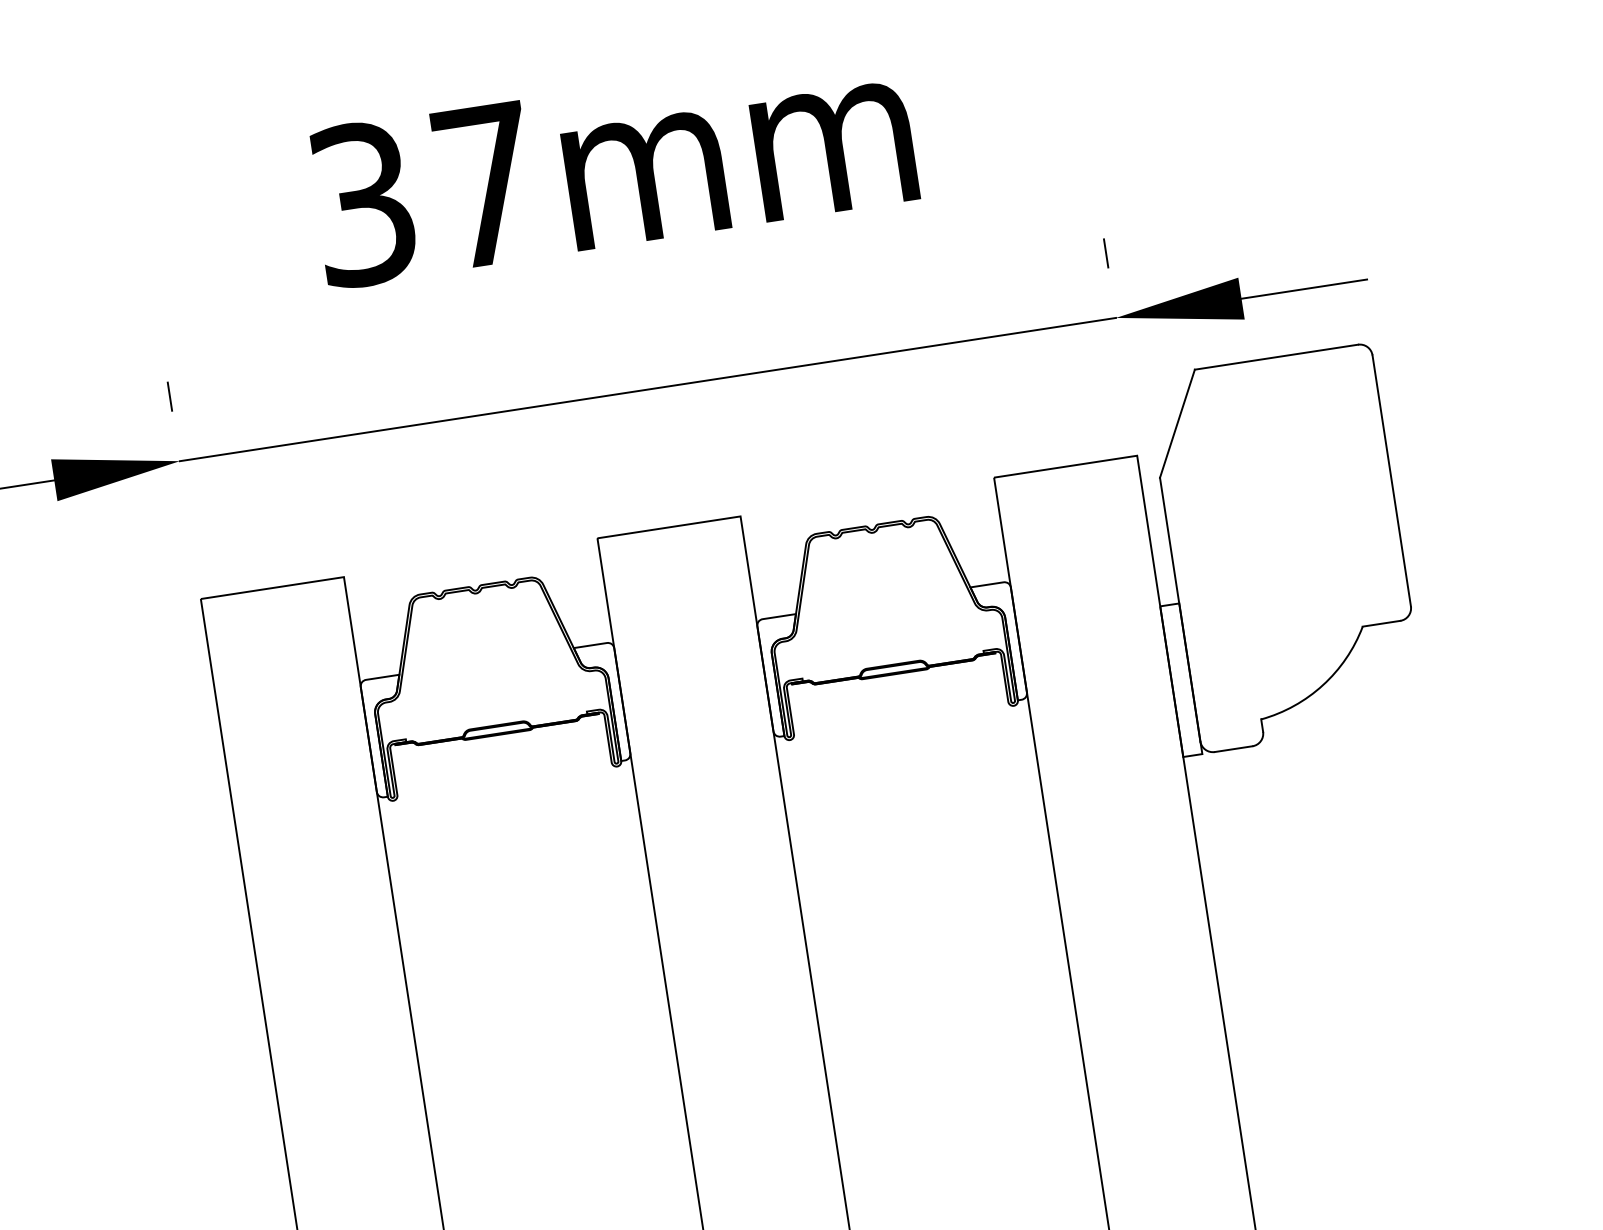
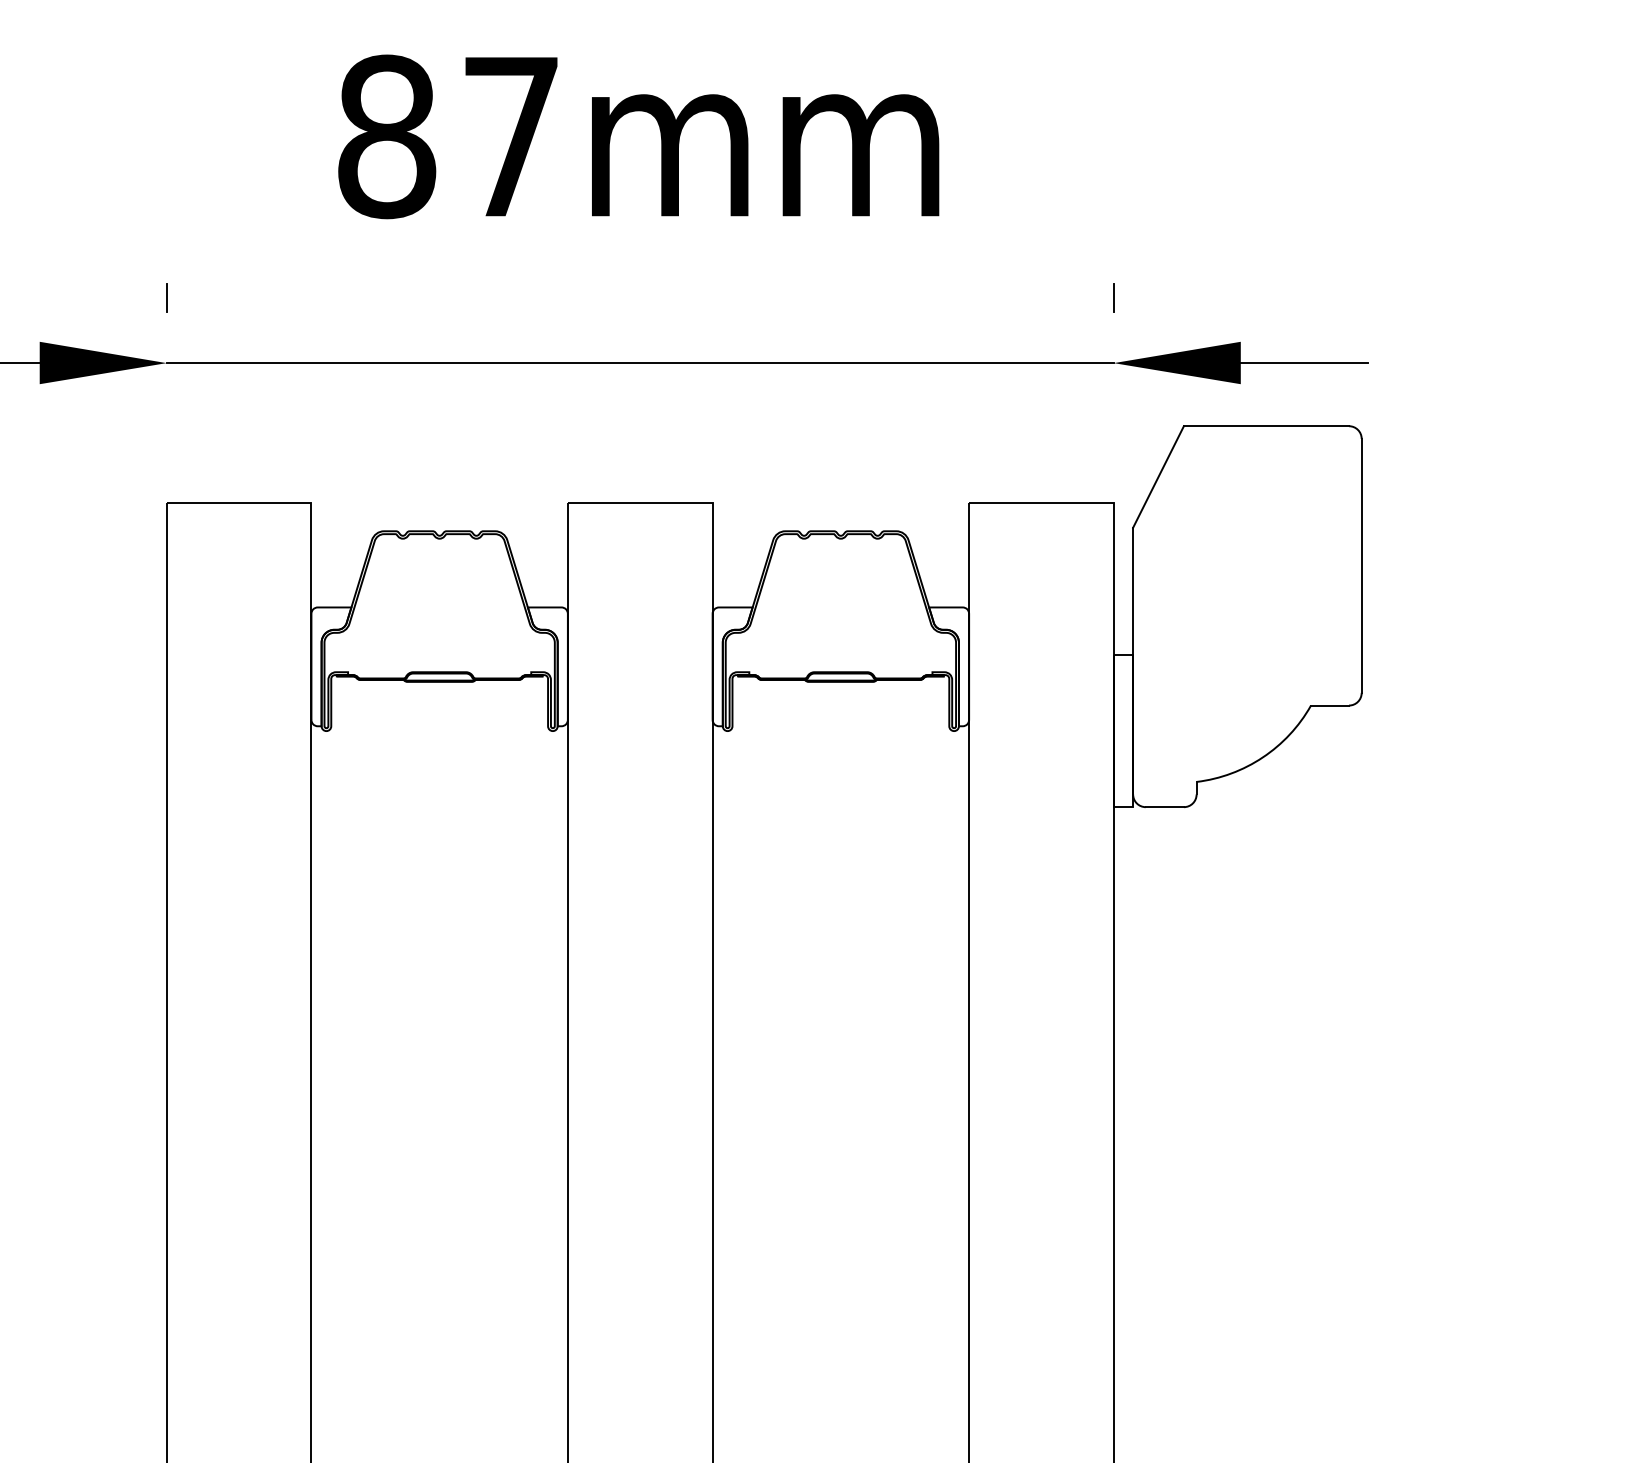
text: (363, 203) -> (387, 136), 37mm -> 87mm

